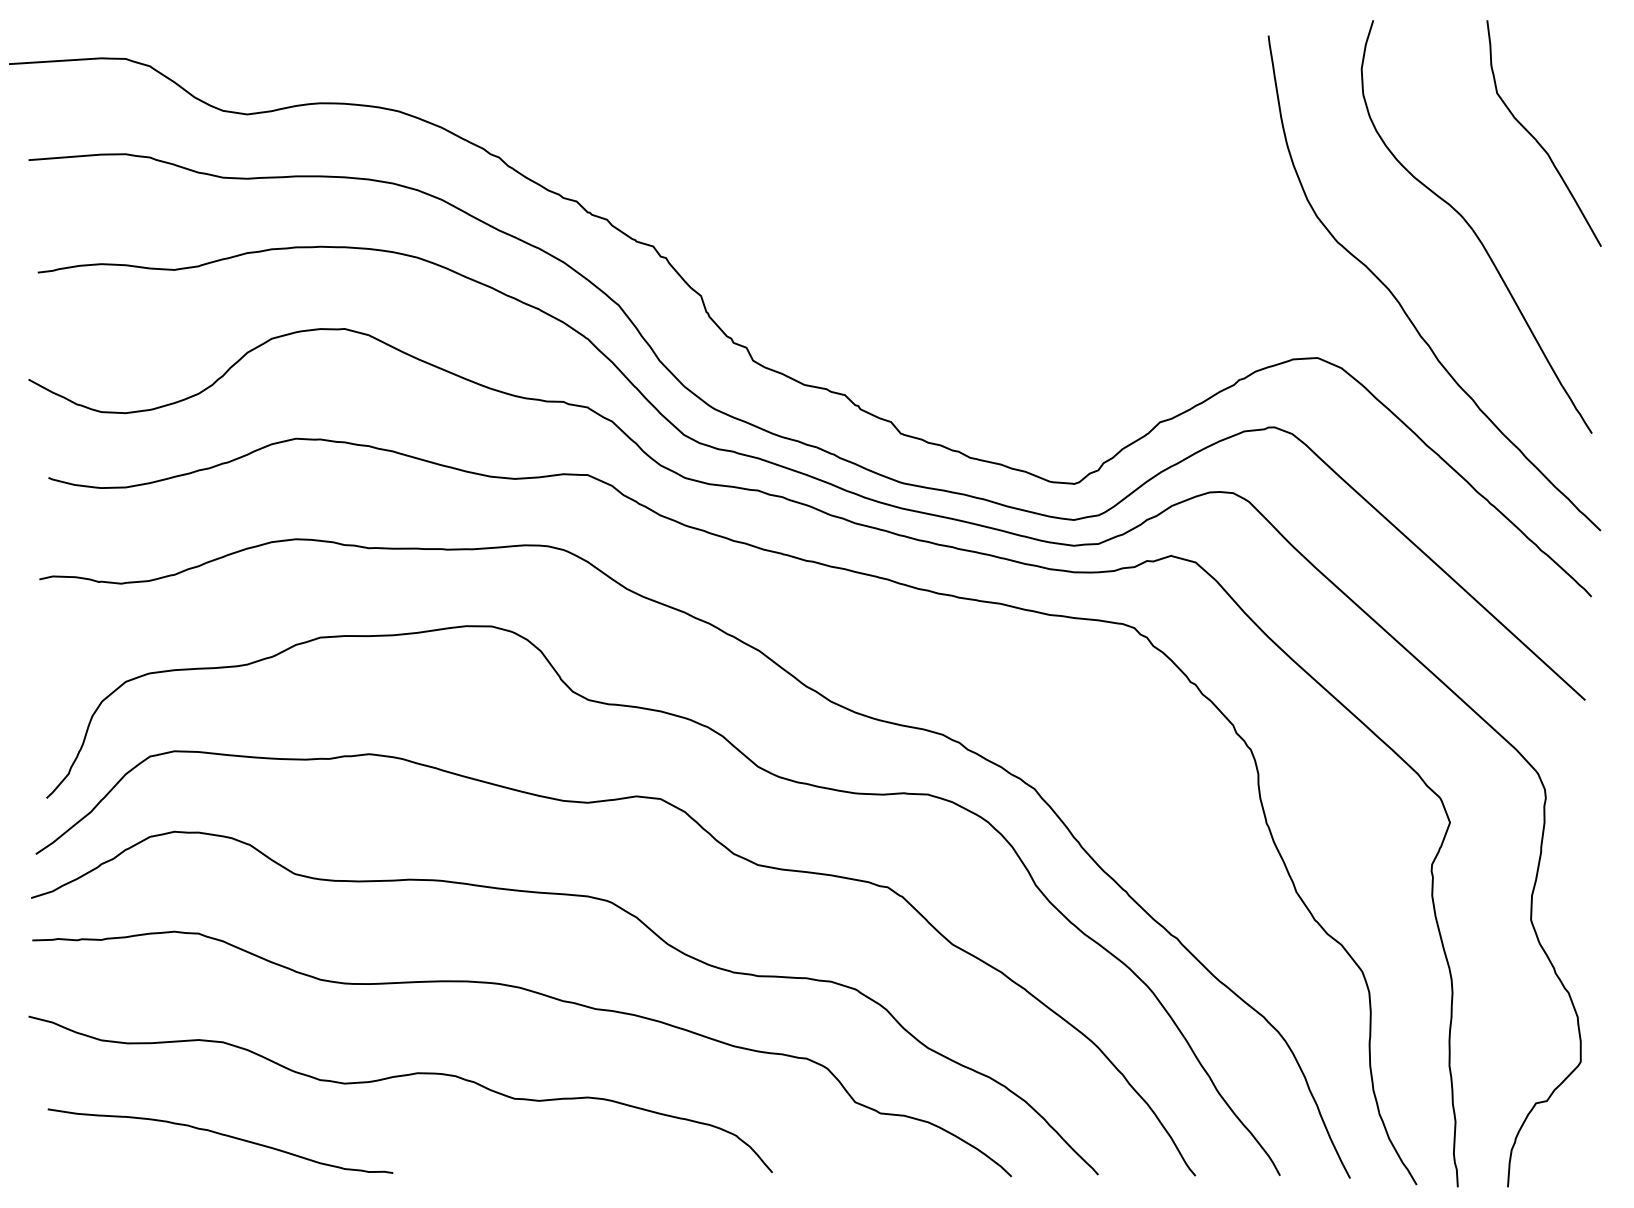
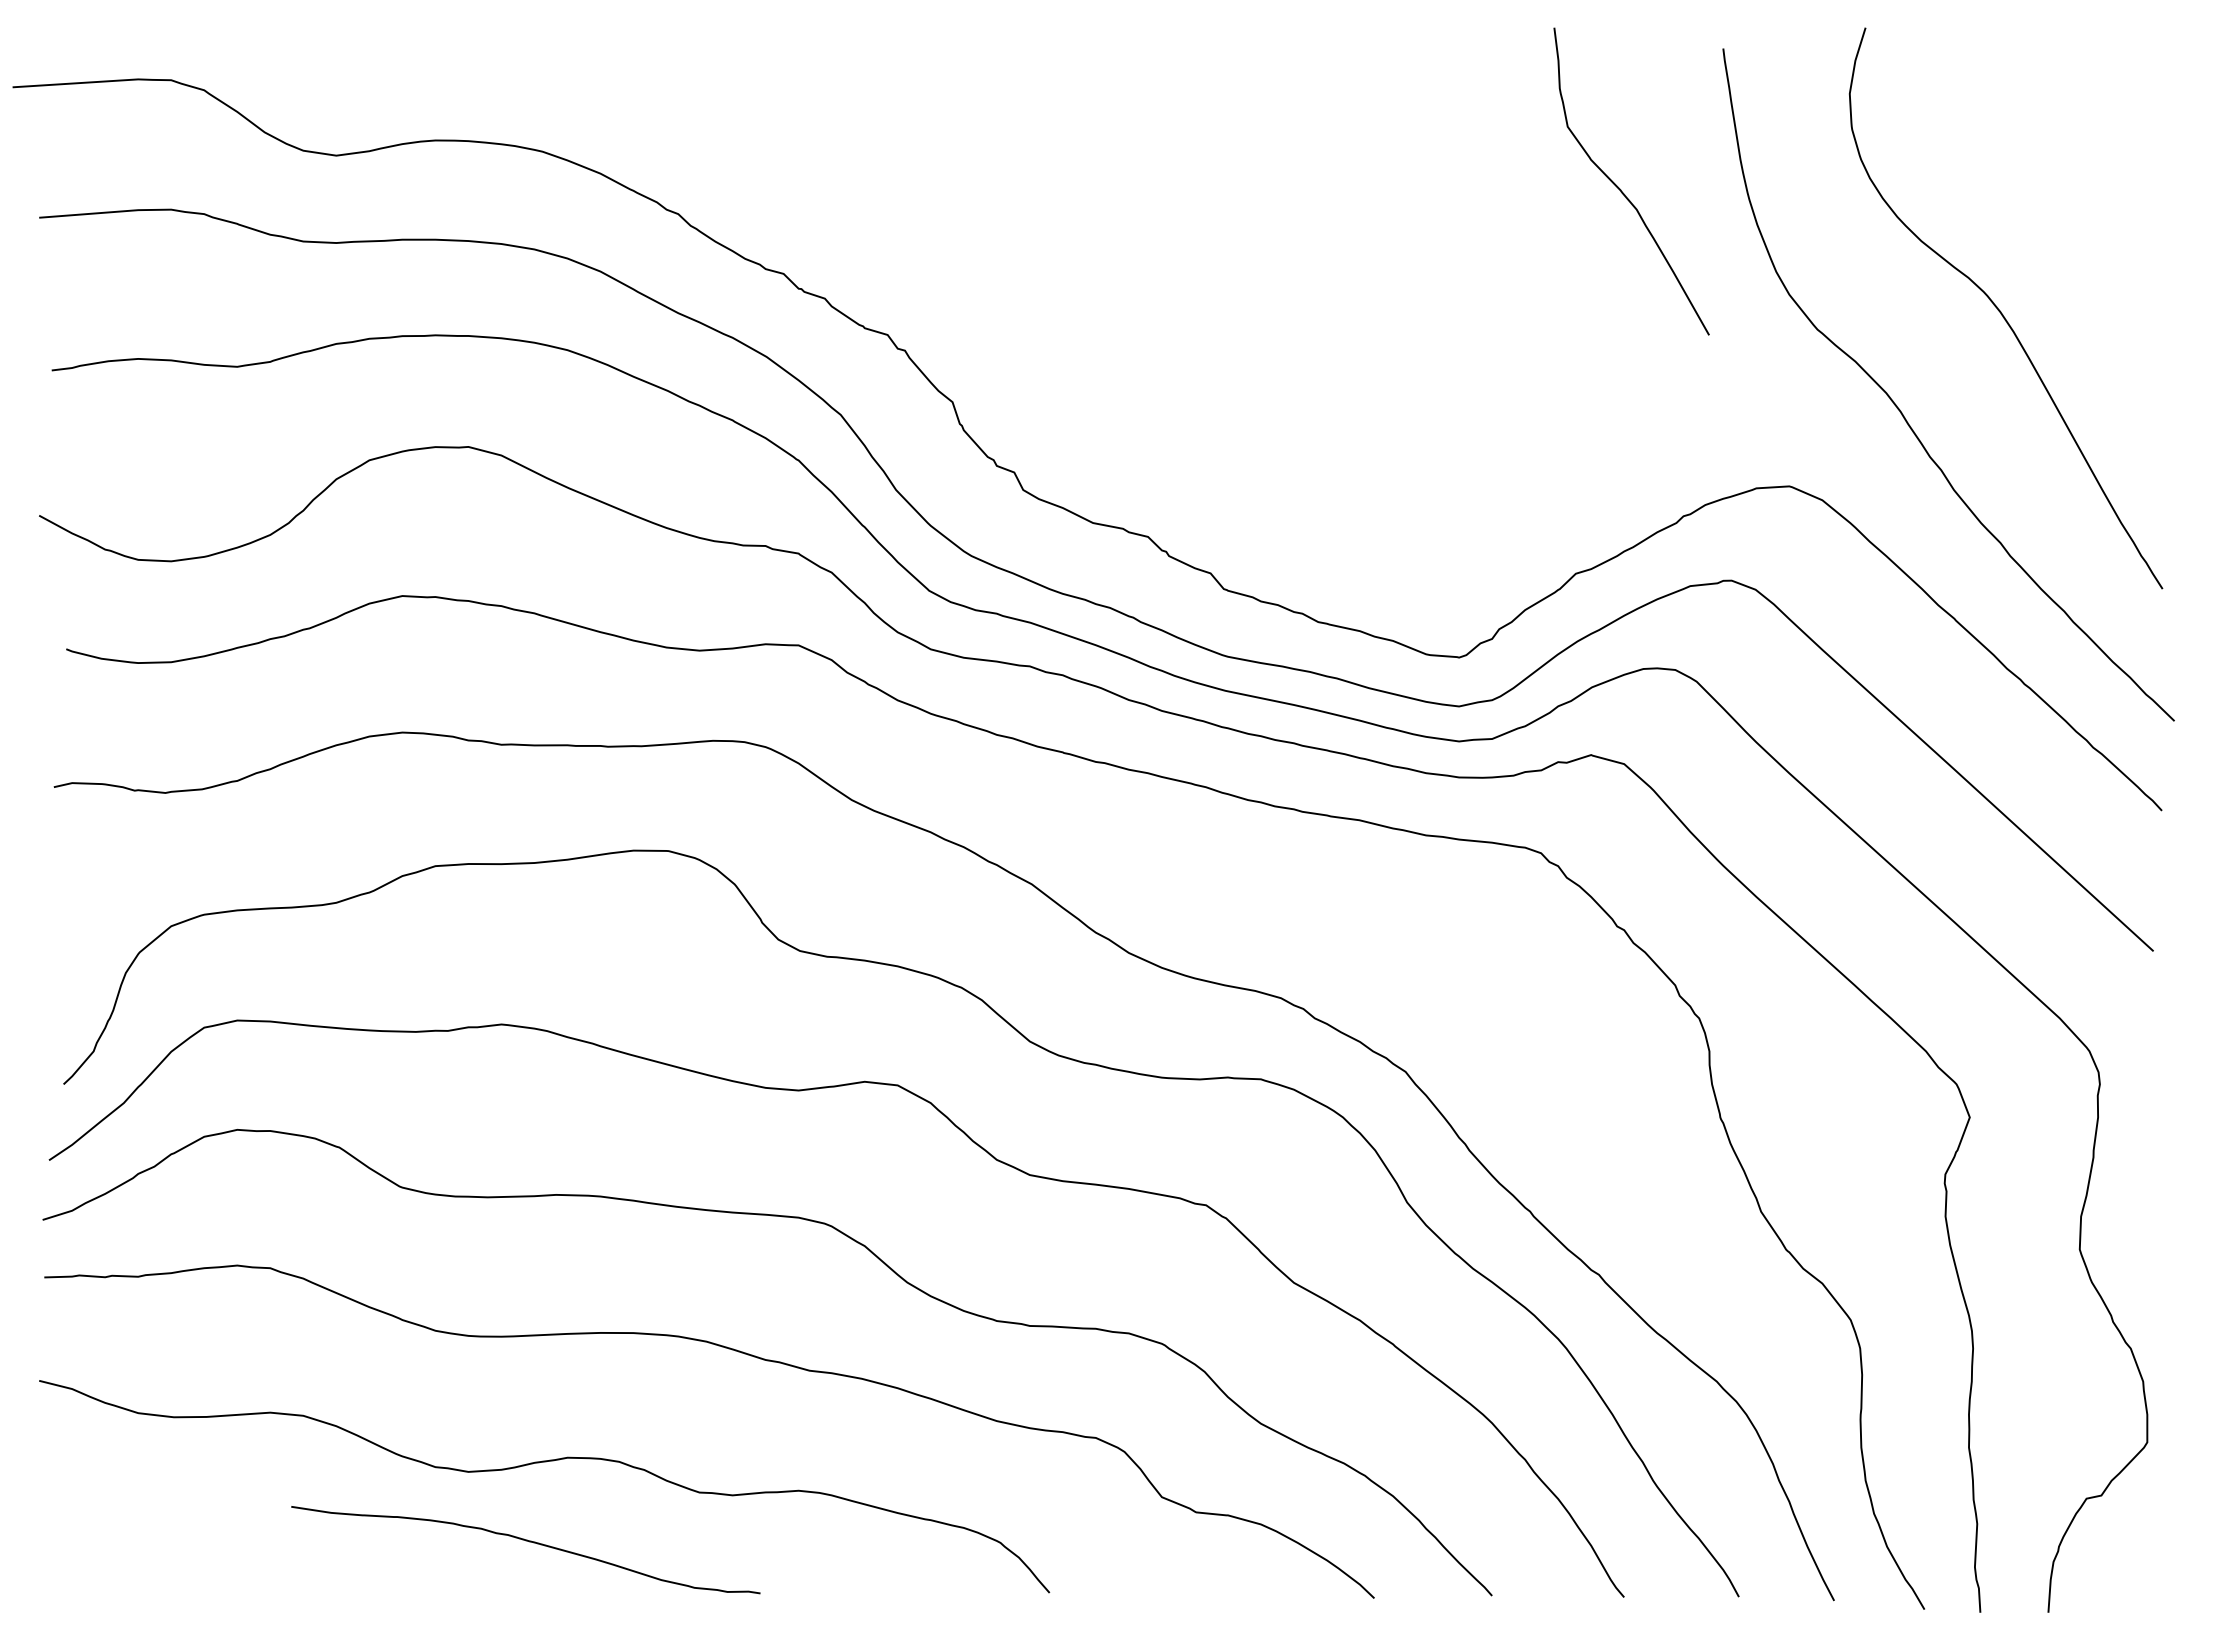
curve: (1536, 139) -> (1621, 189), moved
curve: (223, 1135) -> (529, 1542), moved

